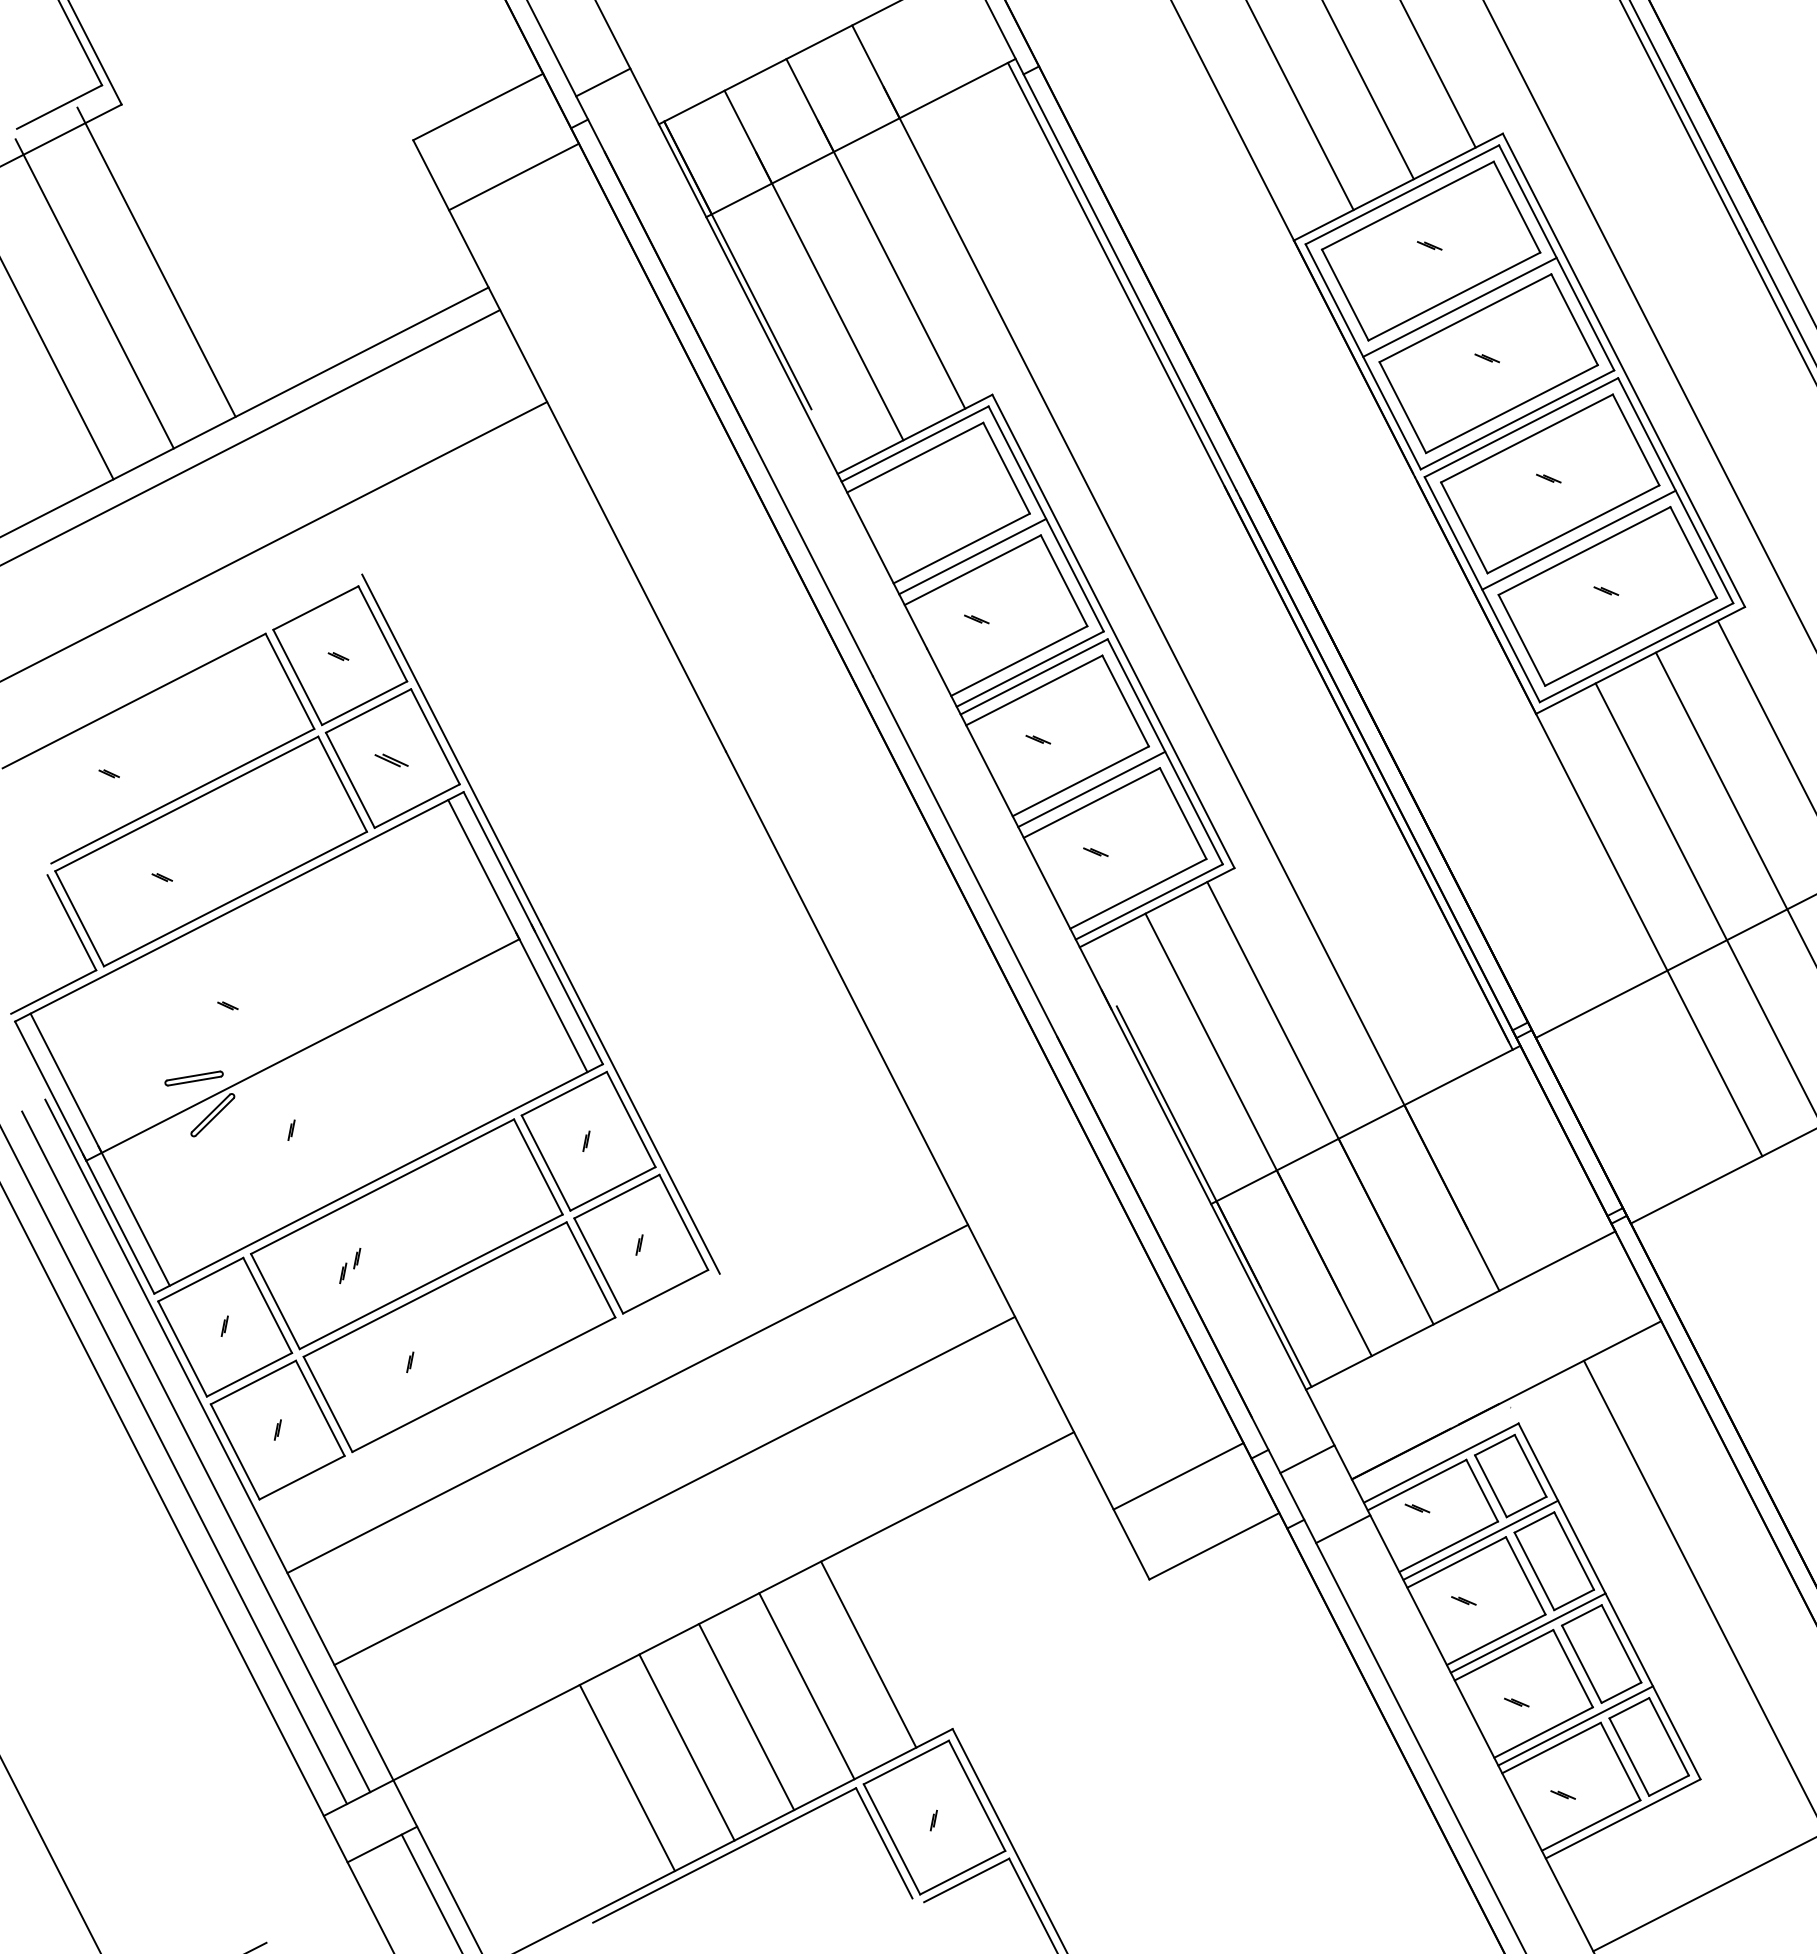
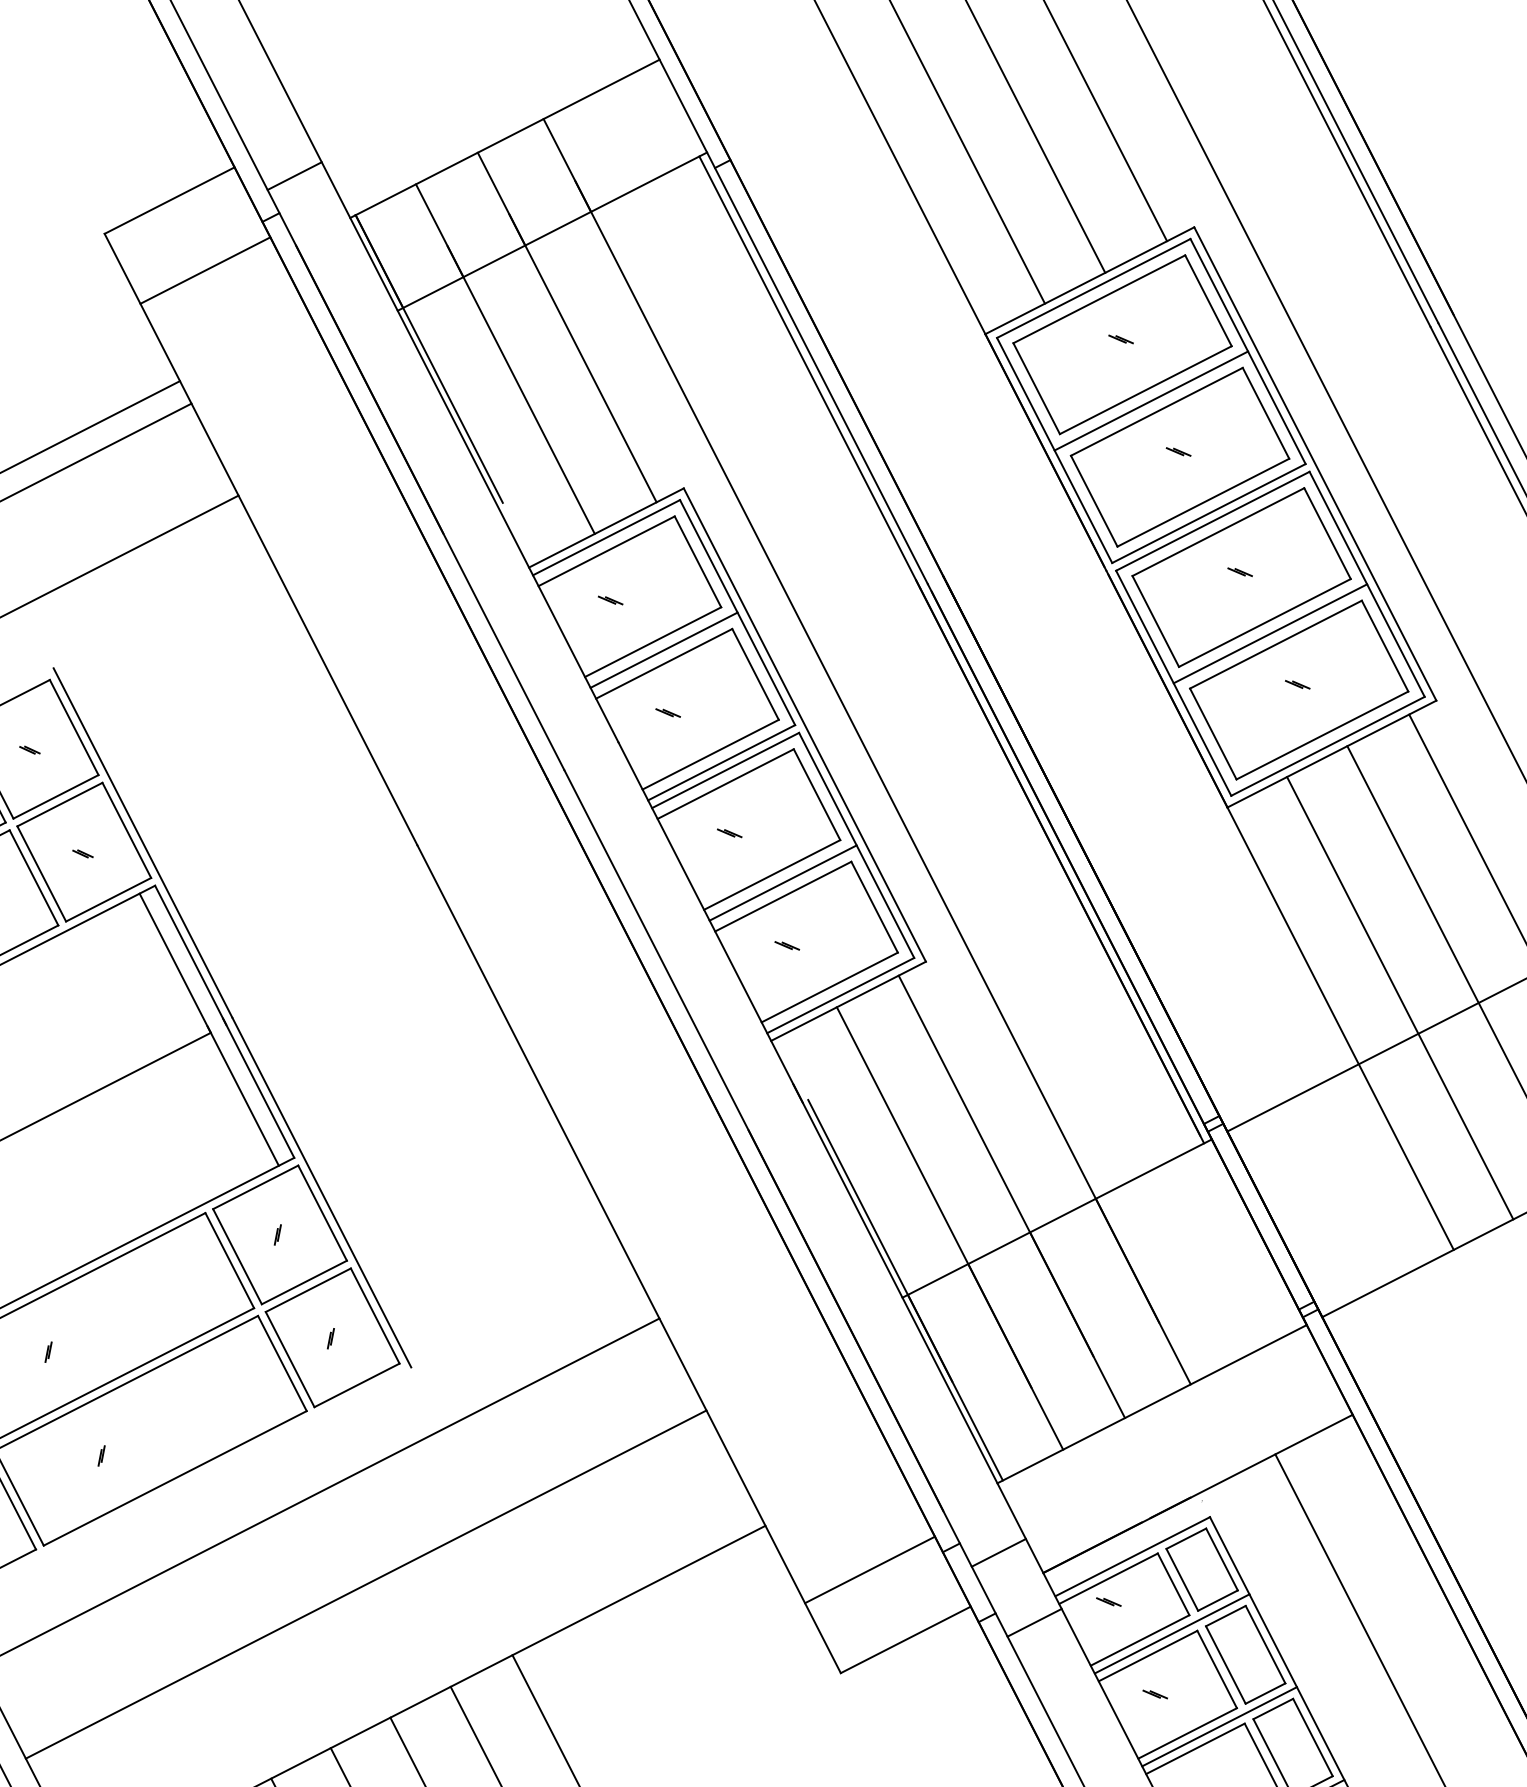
part: (918, 506) -> (609, 600), added
part: (391, 759) -> (82, 853), size x0.62
part: (343, 1273) -> (34, 1367), removed

